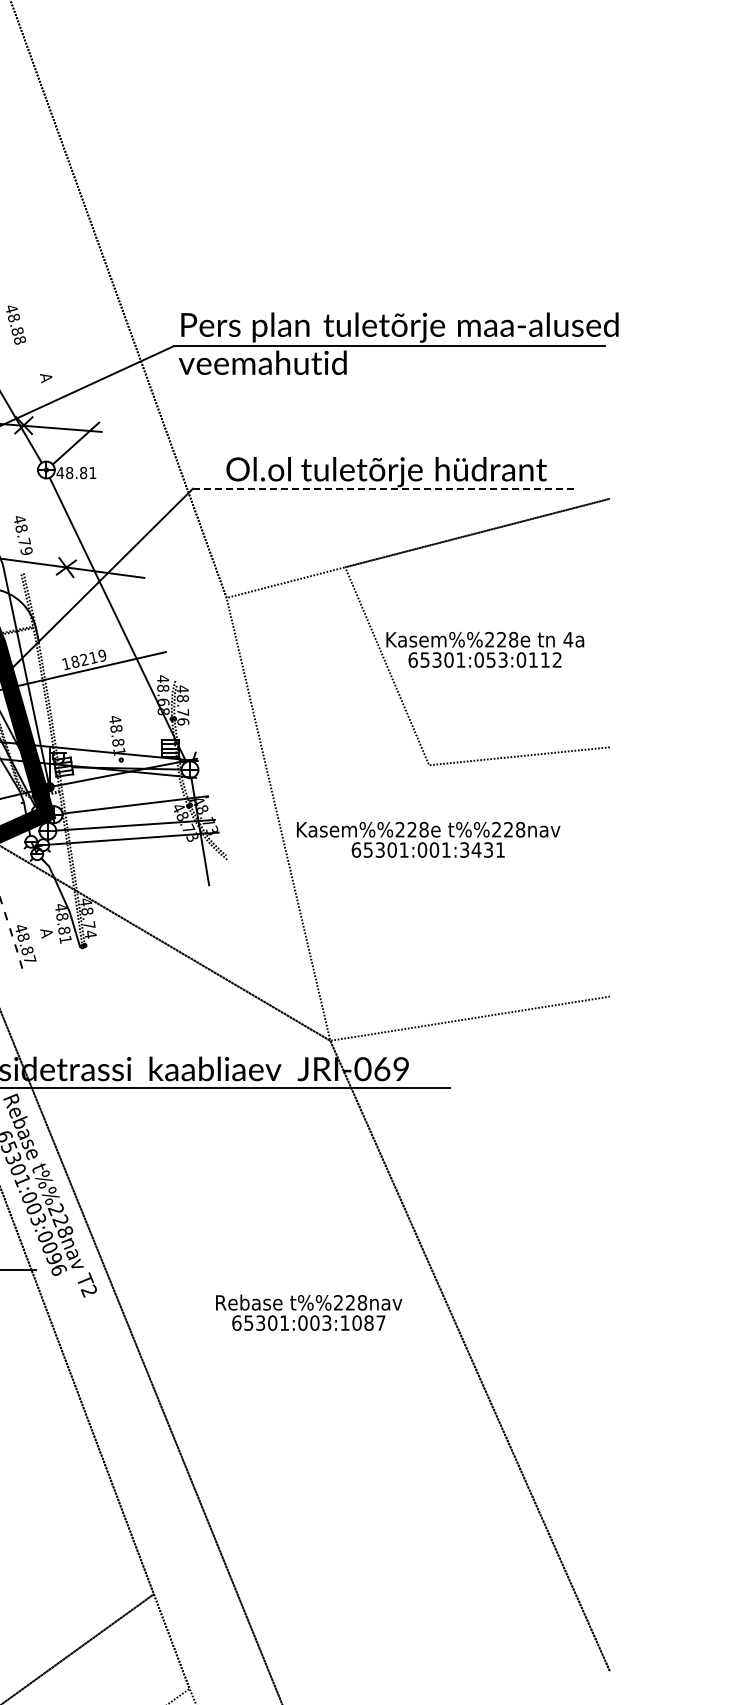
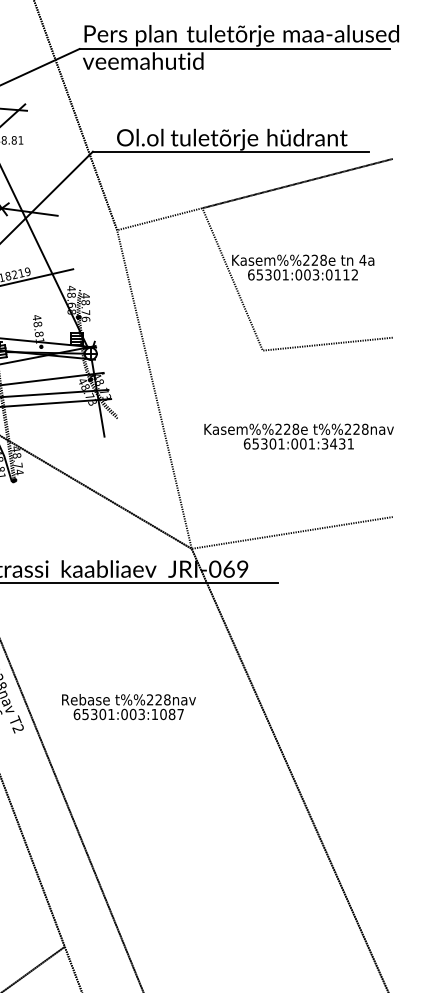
line: (384, 488) -> (230, 151), dashed -> solid
text: (490, 659) -> (306, 274), 65301:053:0112 -> 65301:003:0112
text: (428, 839) -> (299, 436), moved
text: (309, 1312) -> (129, 706), moved

